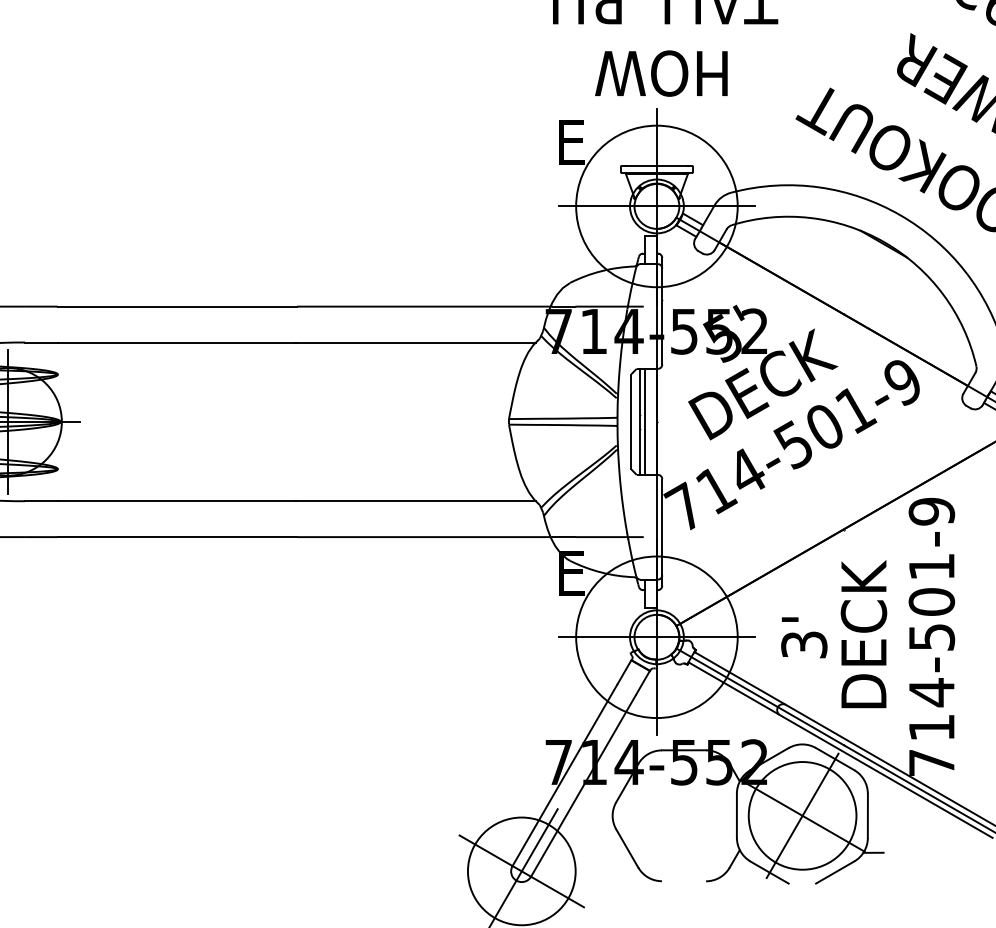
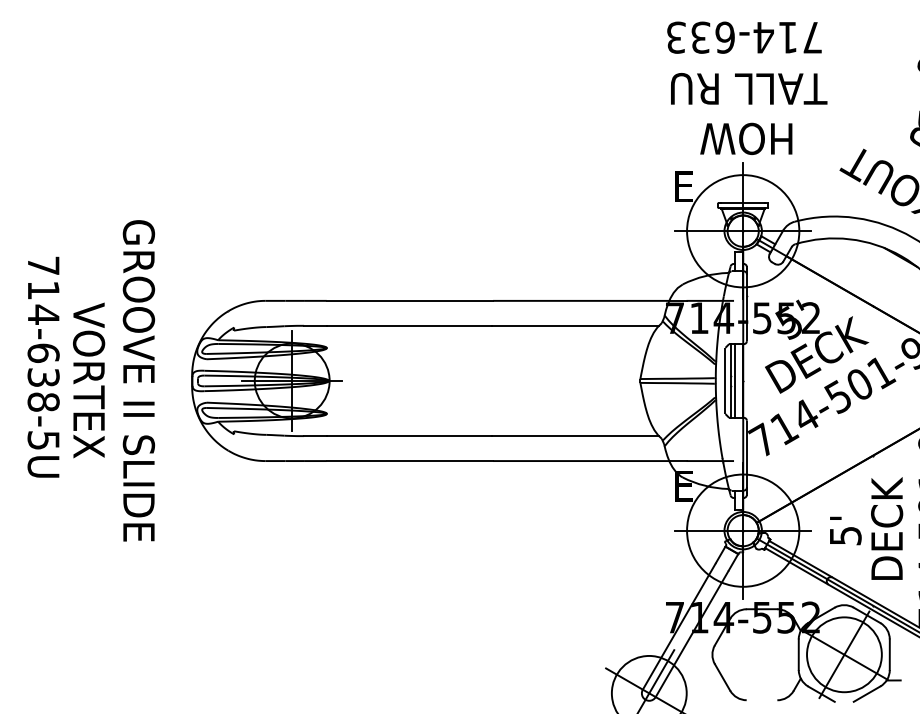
text: (804, 644) -> (845, 535), 3' -> 5'

